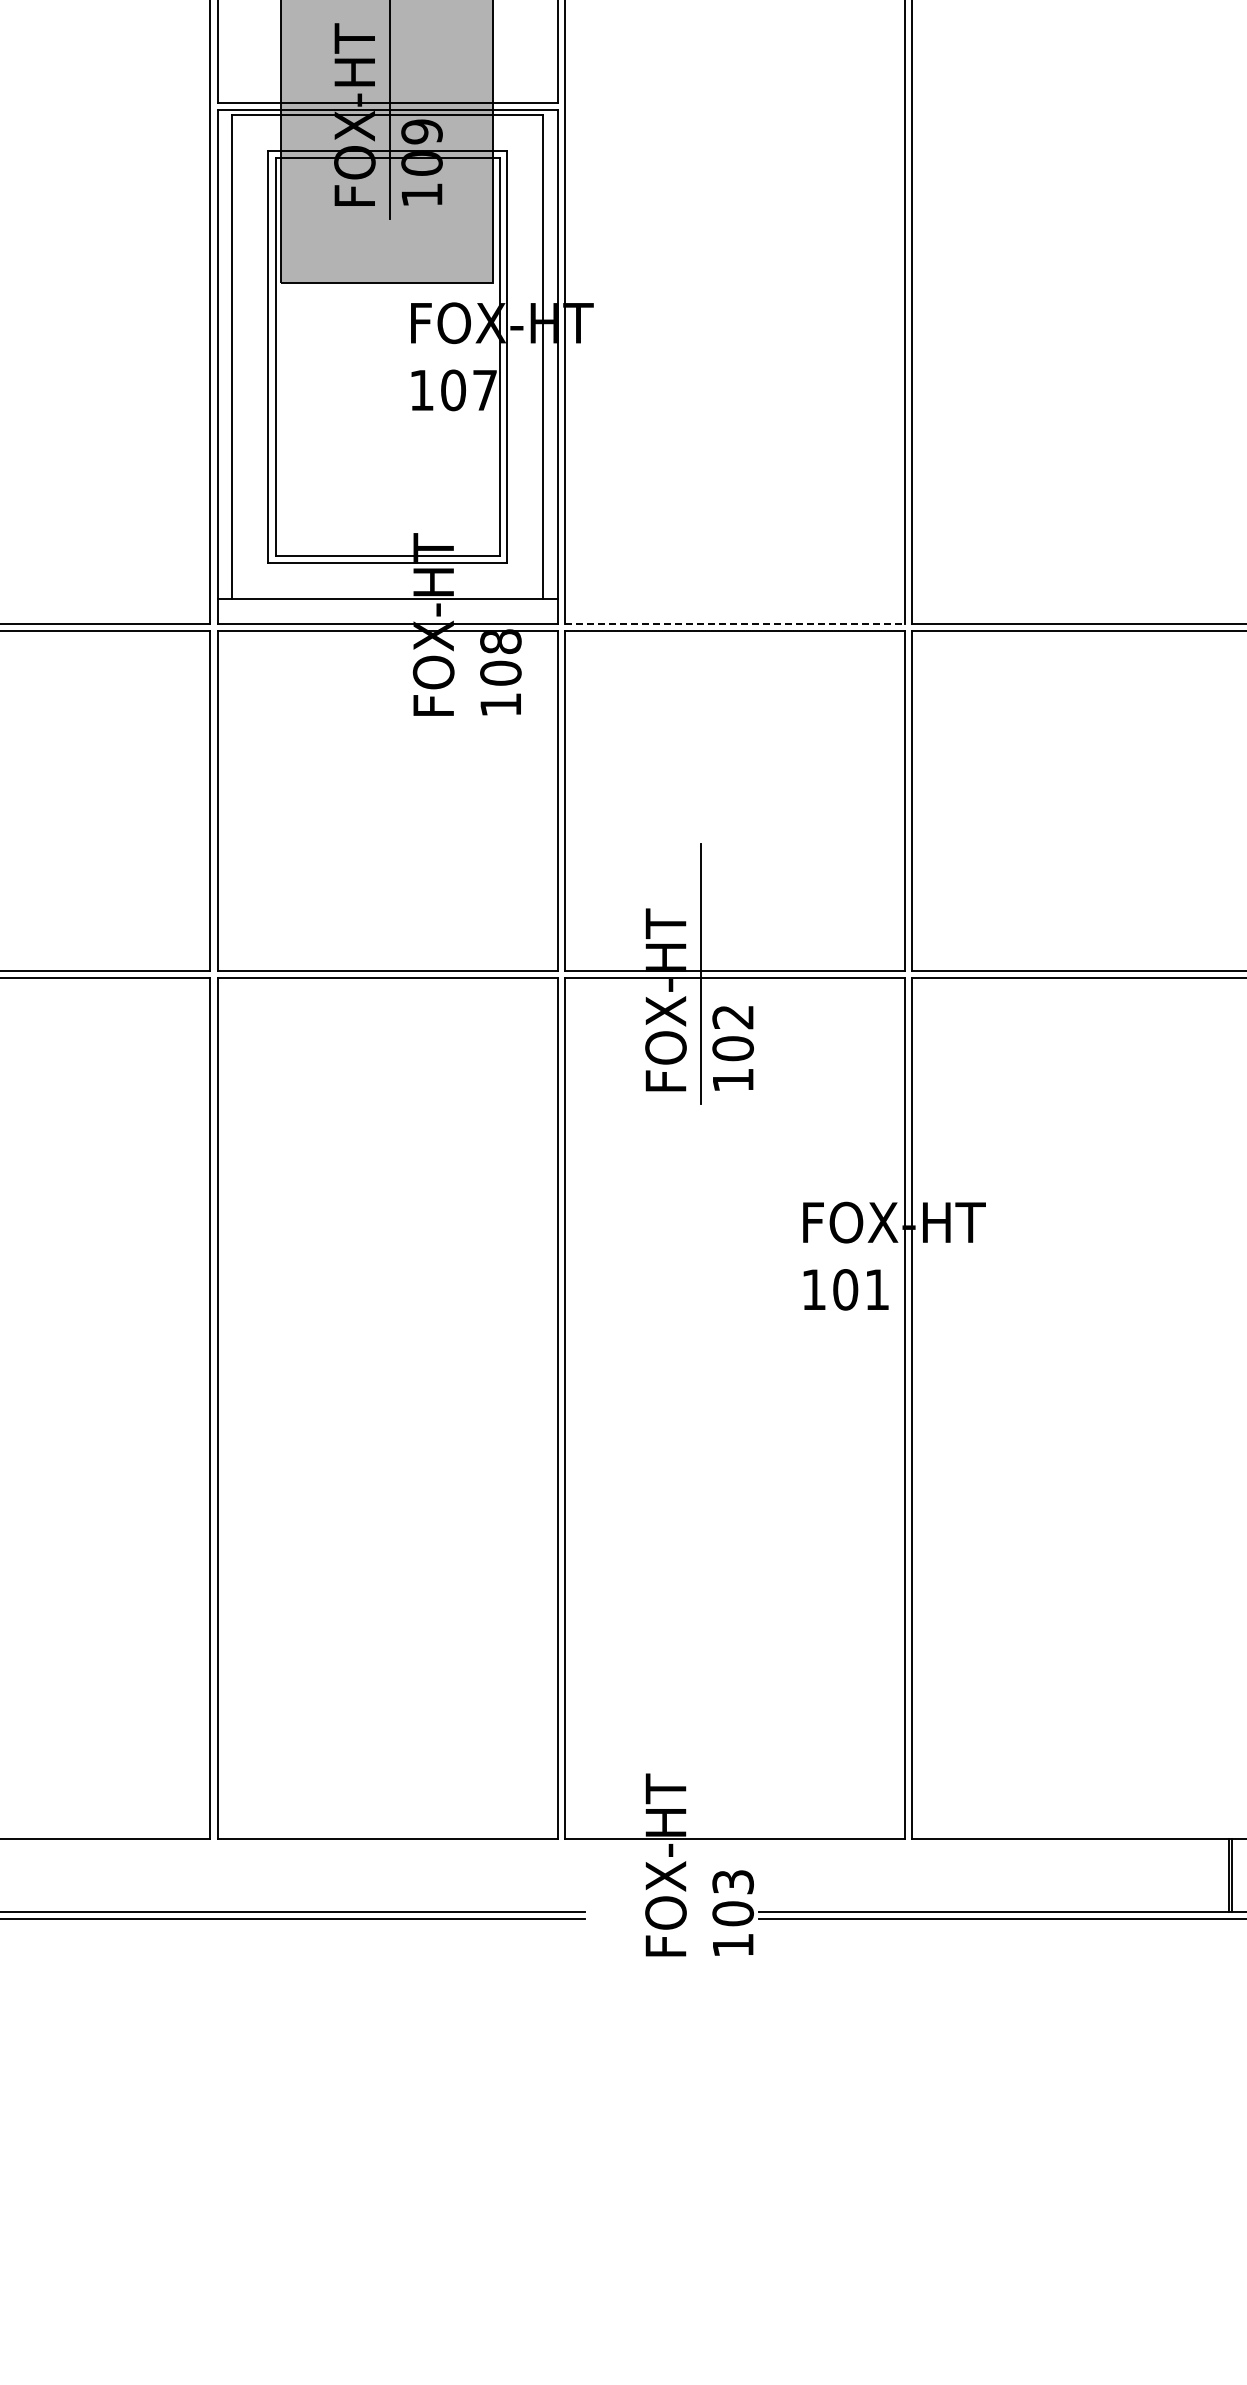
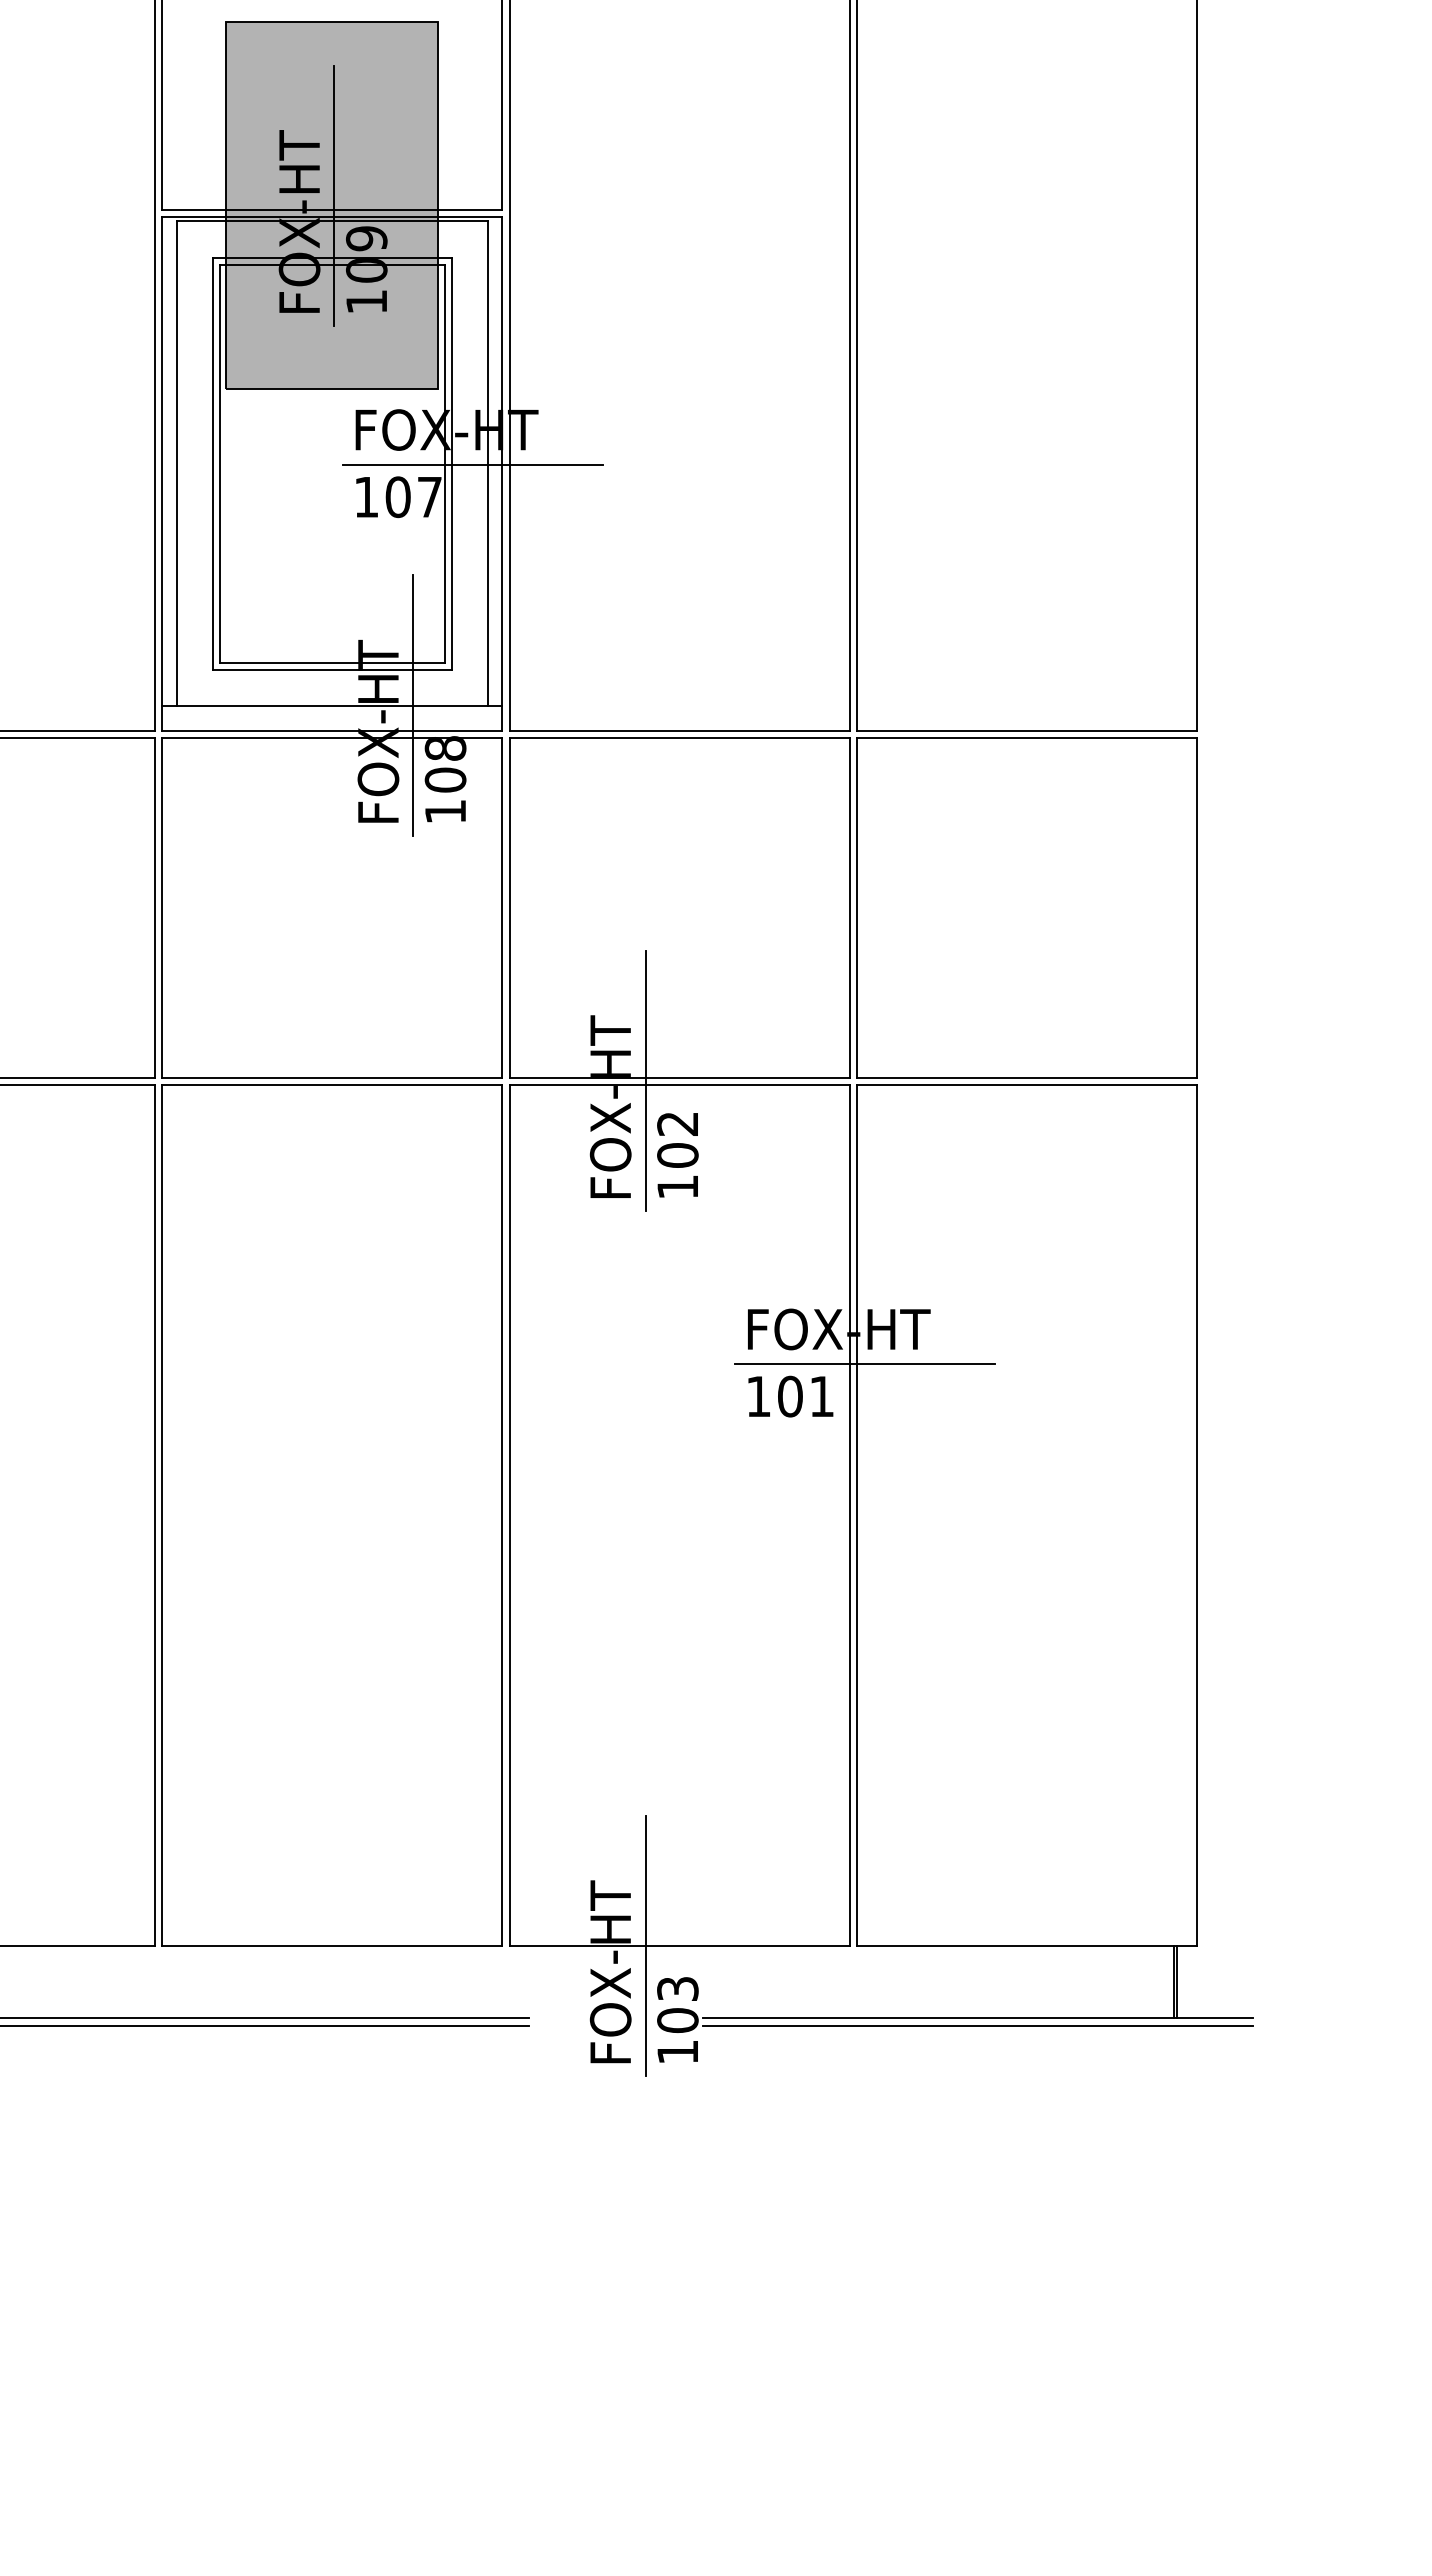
line: (527, 357) -> (472, 464), added
line: (468, 598) -> (413, 705), added
line: (735, 623) -> (680, 730), dashed -> solid
line: (919, 1257) -> (864, 1364), added
line: (700, 1838) -> (645, 1945), added

